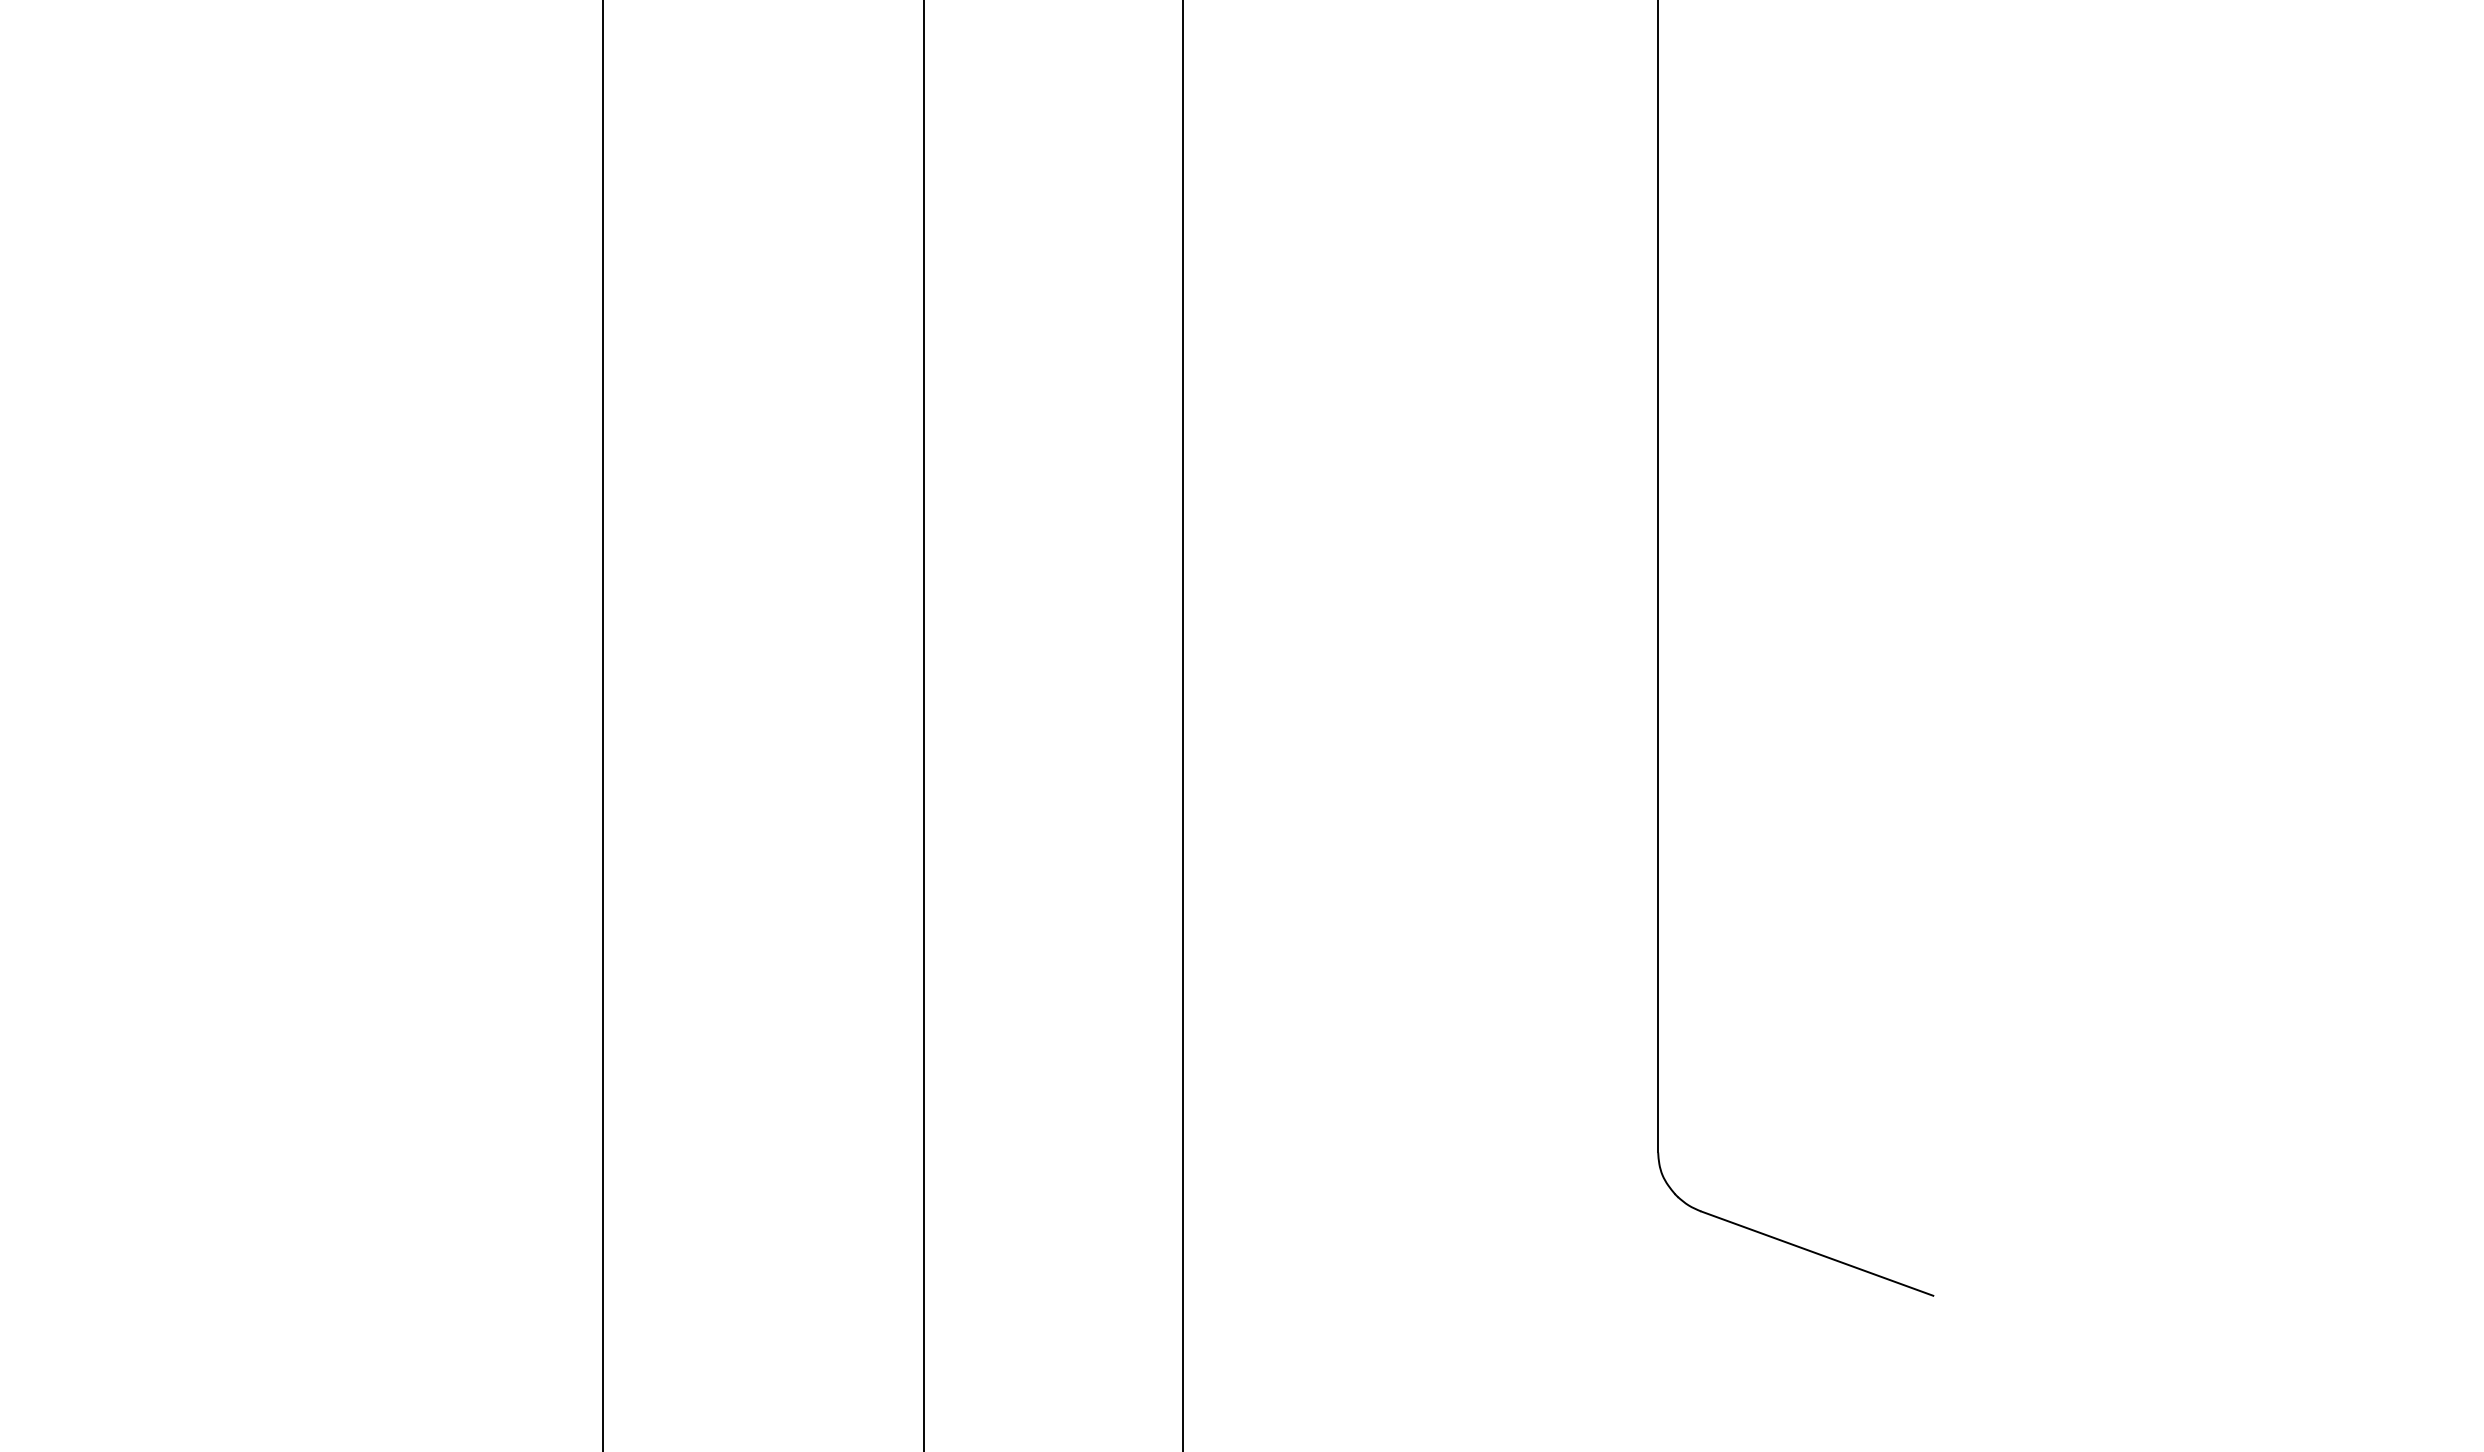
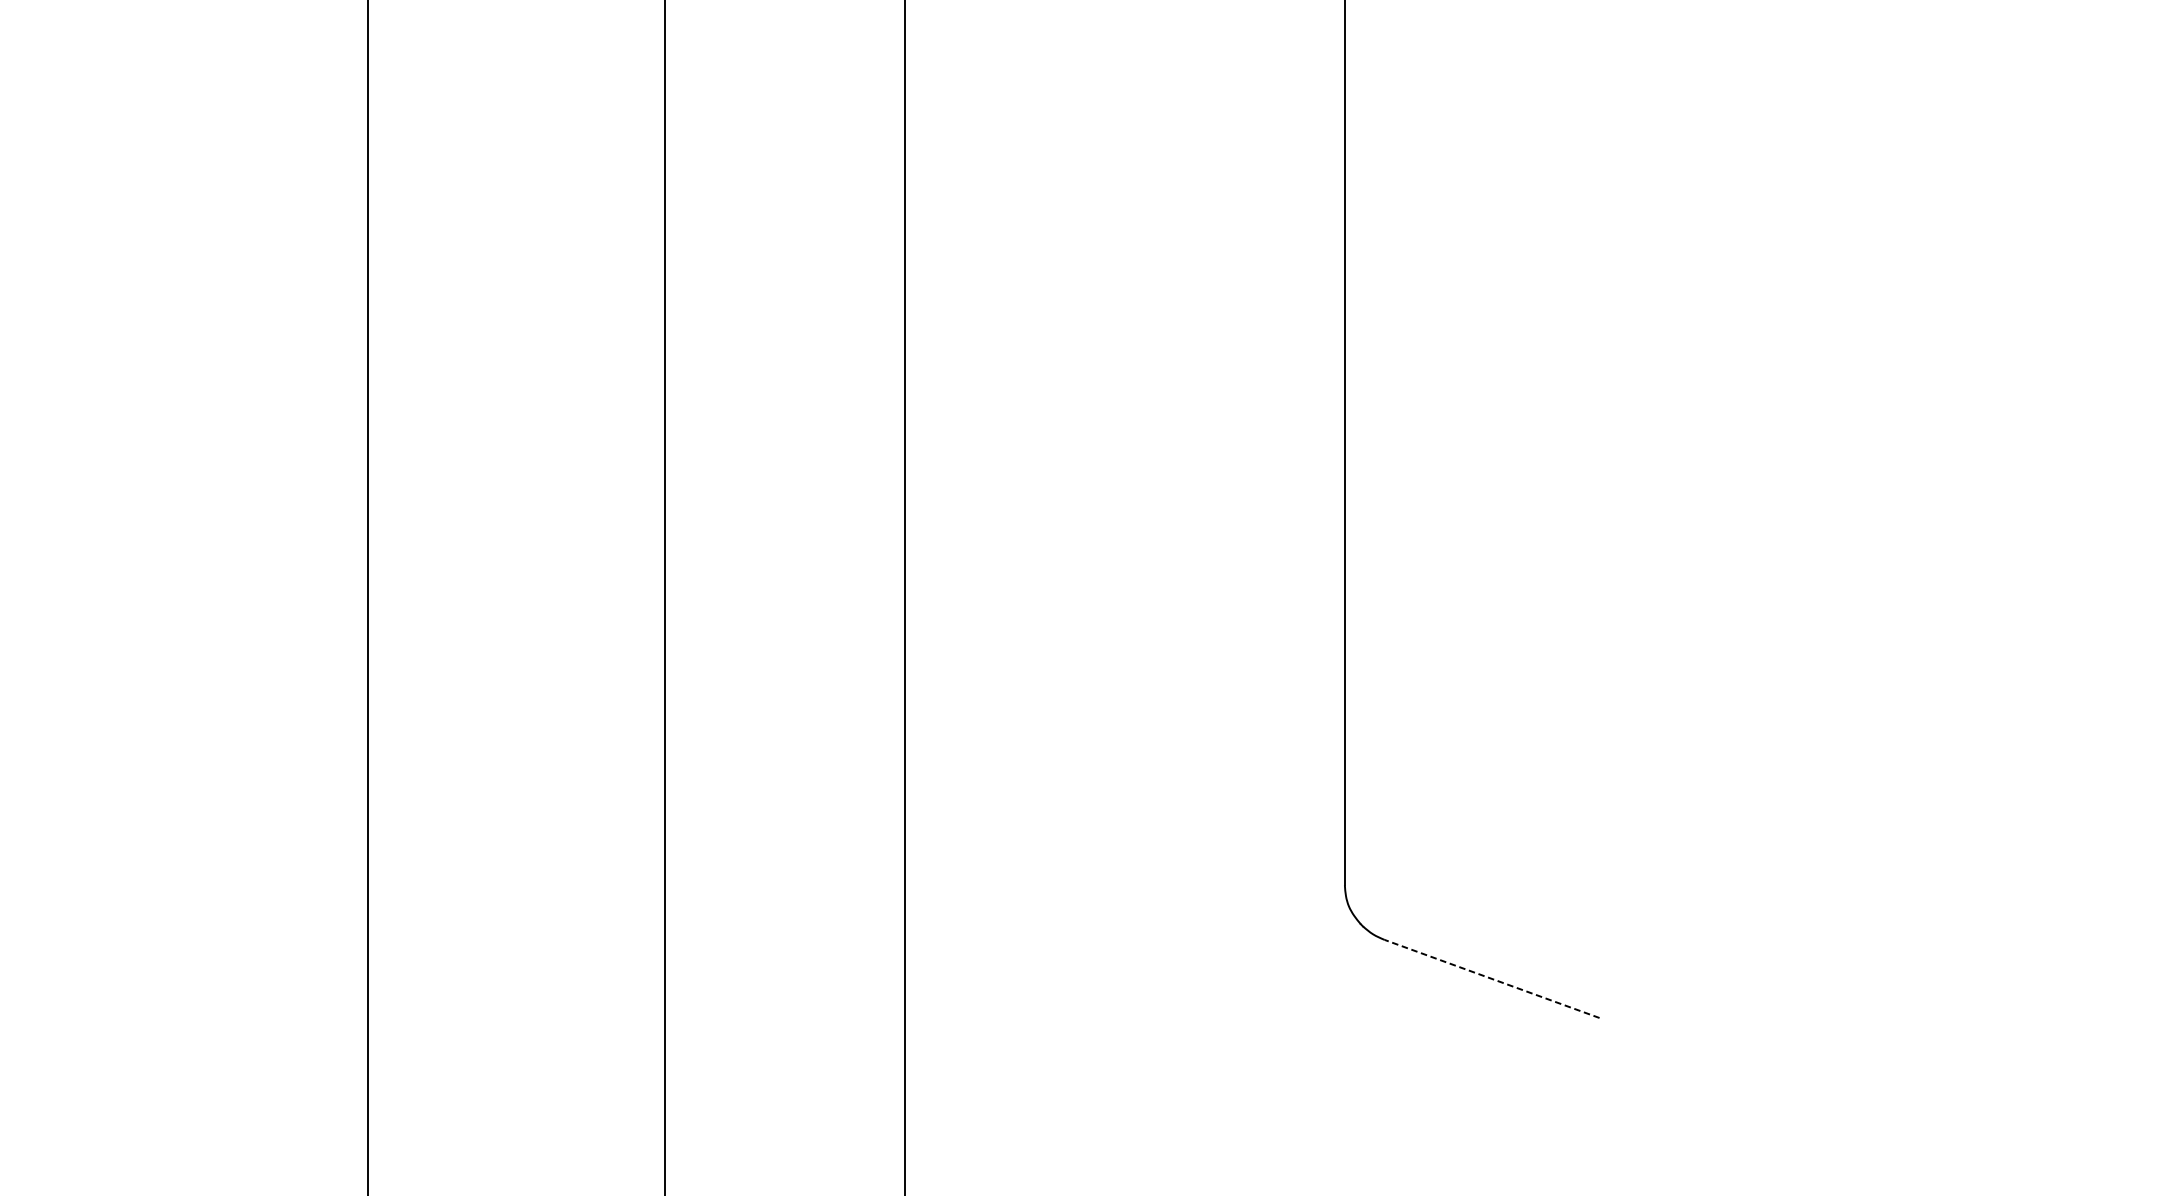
line: (1816, 1253) -> (1491, 978), solid -> dashed

